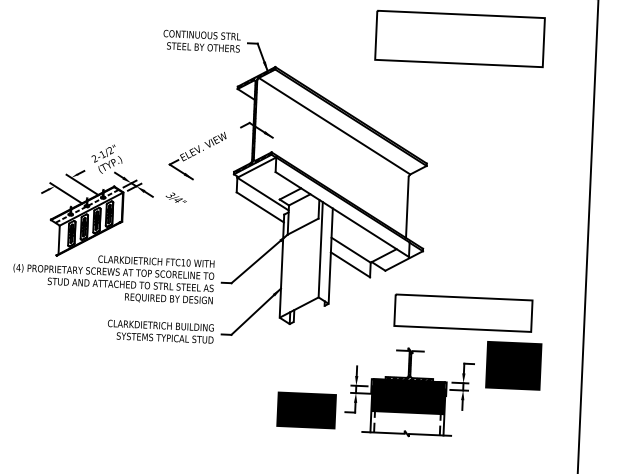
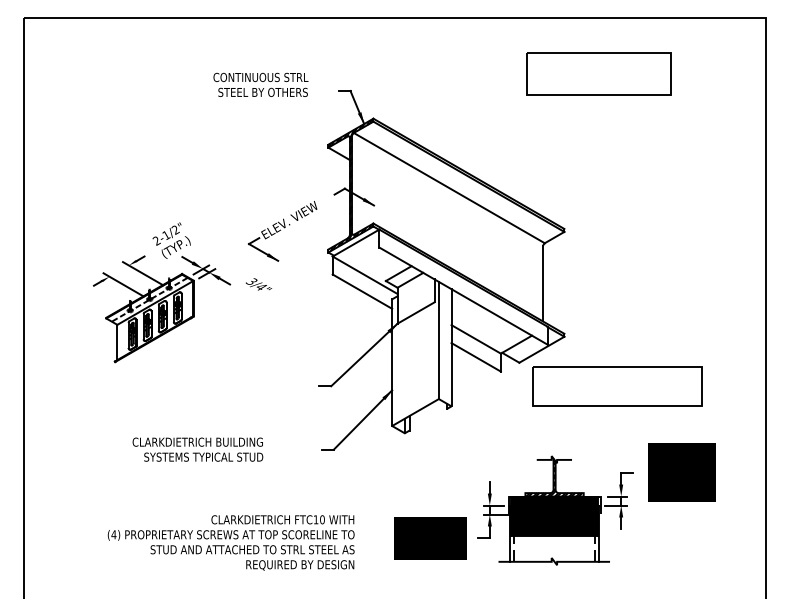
part: (459, 39) -> (598, 74), size x0.7
text: (201, 40) -> (260, 84), moved
text: (113, 278) -> (230, 542), moved
part: (463, 313) -> (617, 386), moved
text: (160, 331) -> (197, 449), moved

